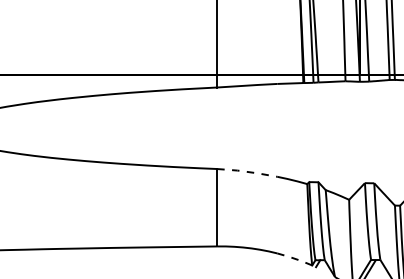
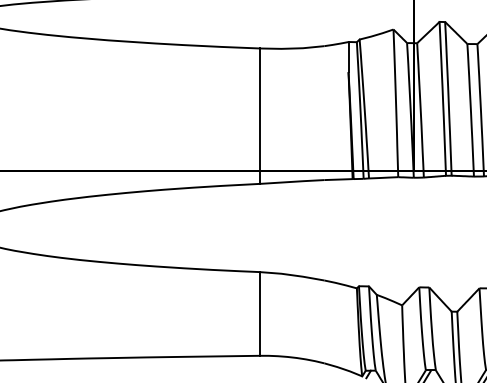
line: (247, 172) -> (292, 275), dashed -> solid
line: (294, 259) -> (343, 369), dashed -> solid

